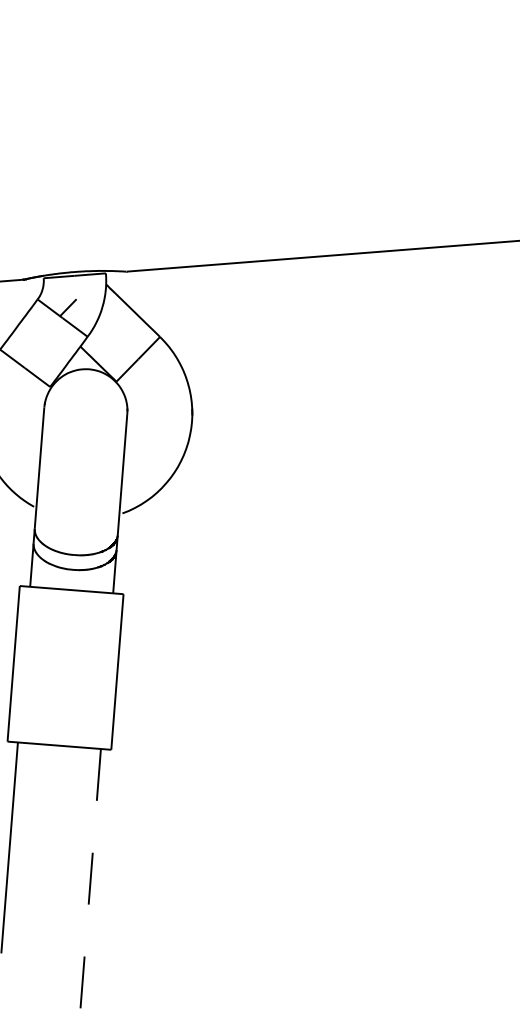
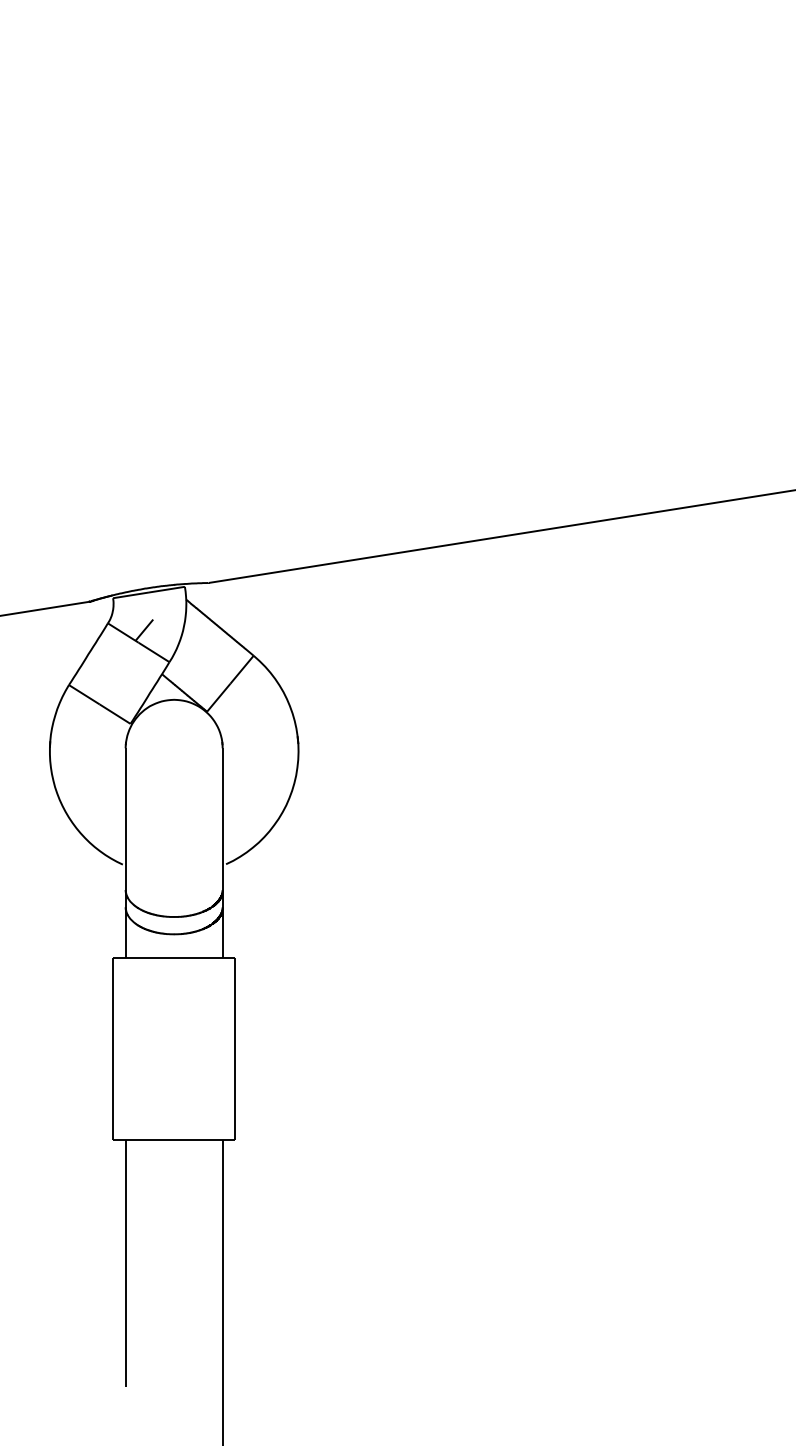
line: (90, 879) -> (222, 1292), dashed -> solid

